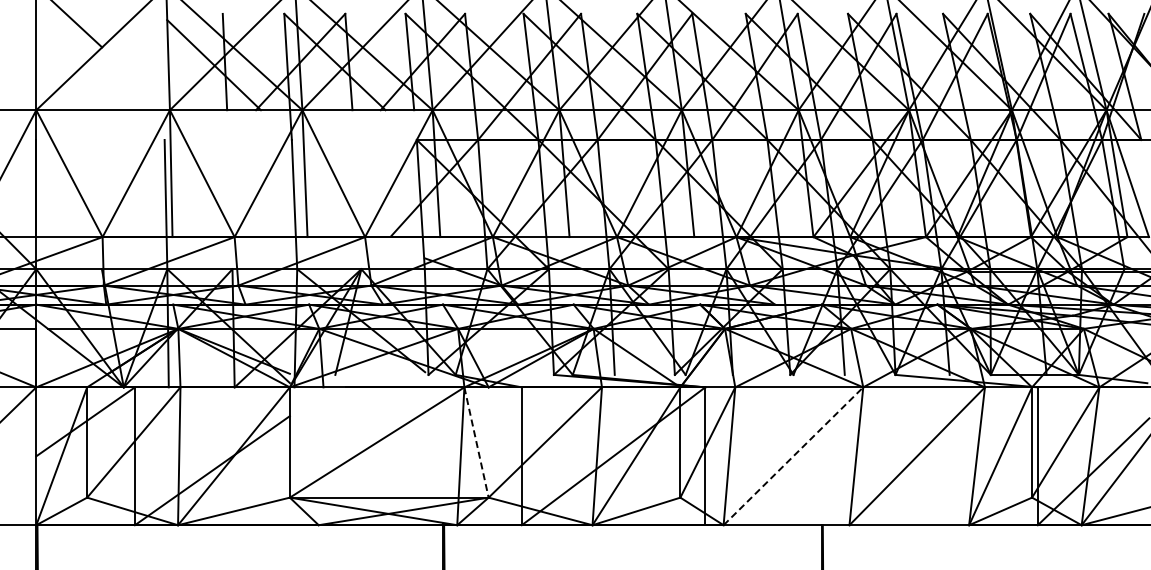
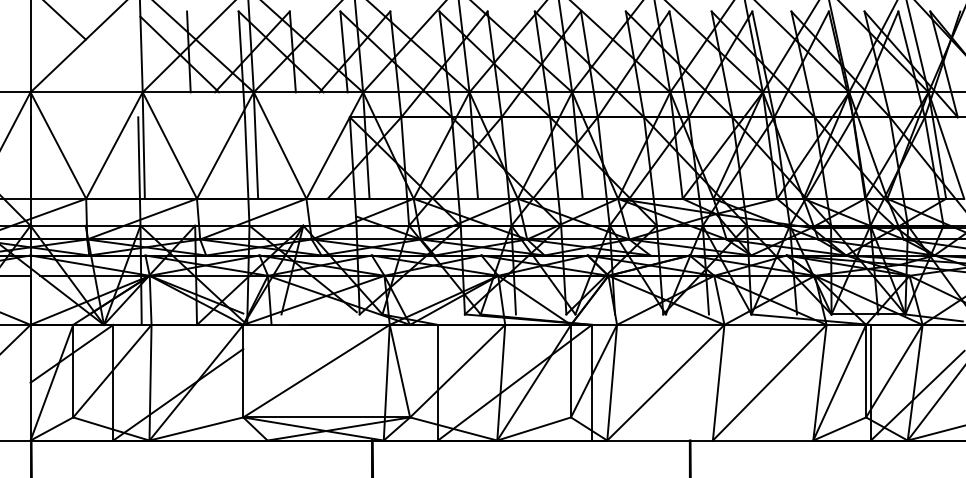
line: (476, 442) -> (399, 371), dashed -> solid
line: (793, 455) -> (665, 382), dashed -> solid

